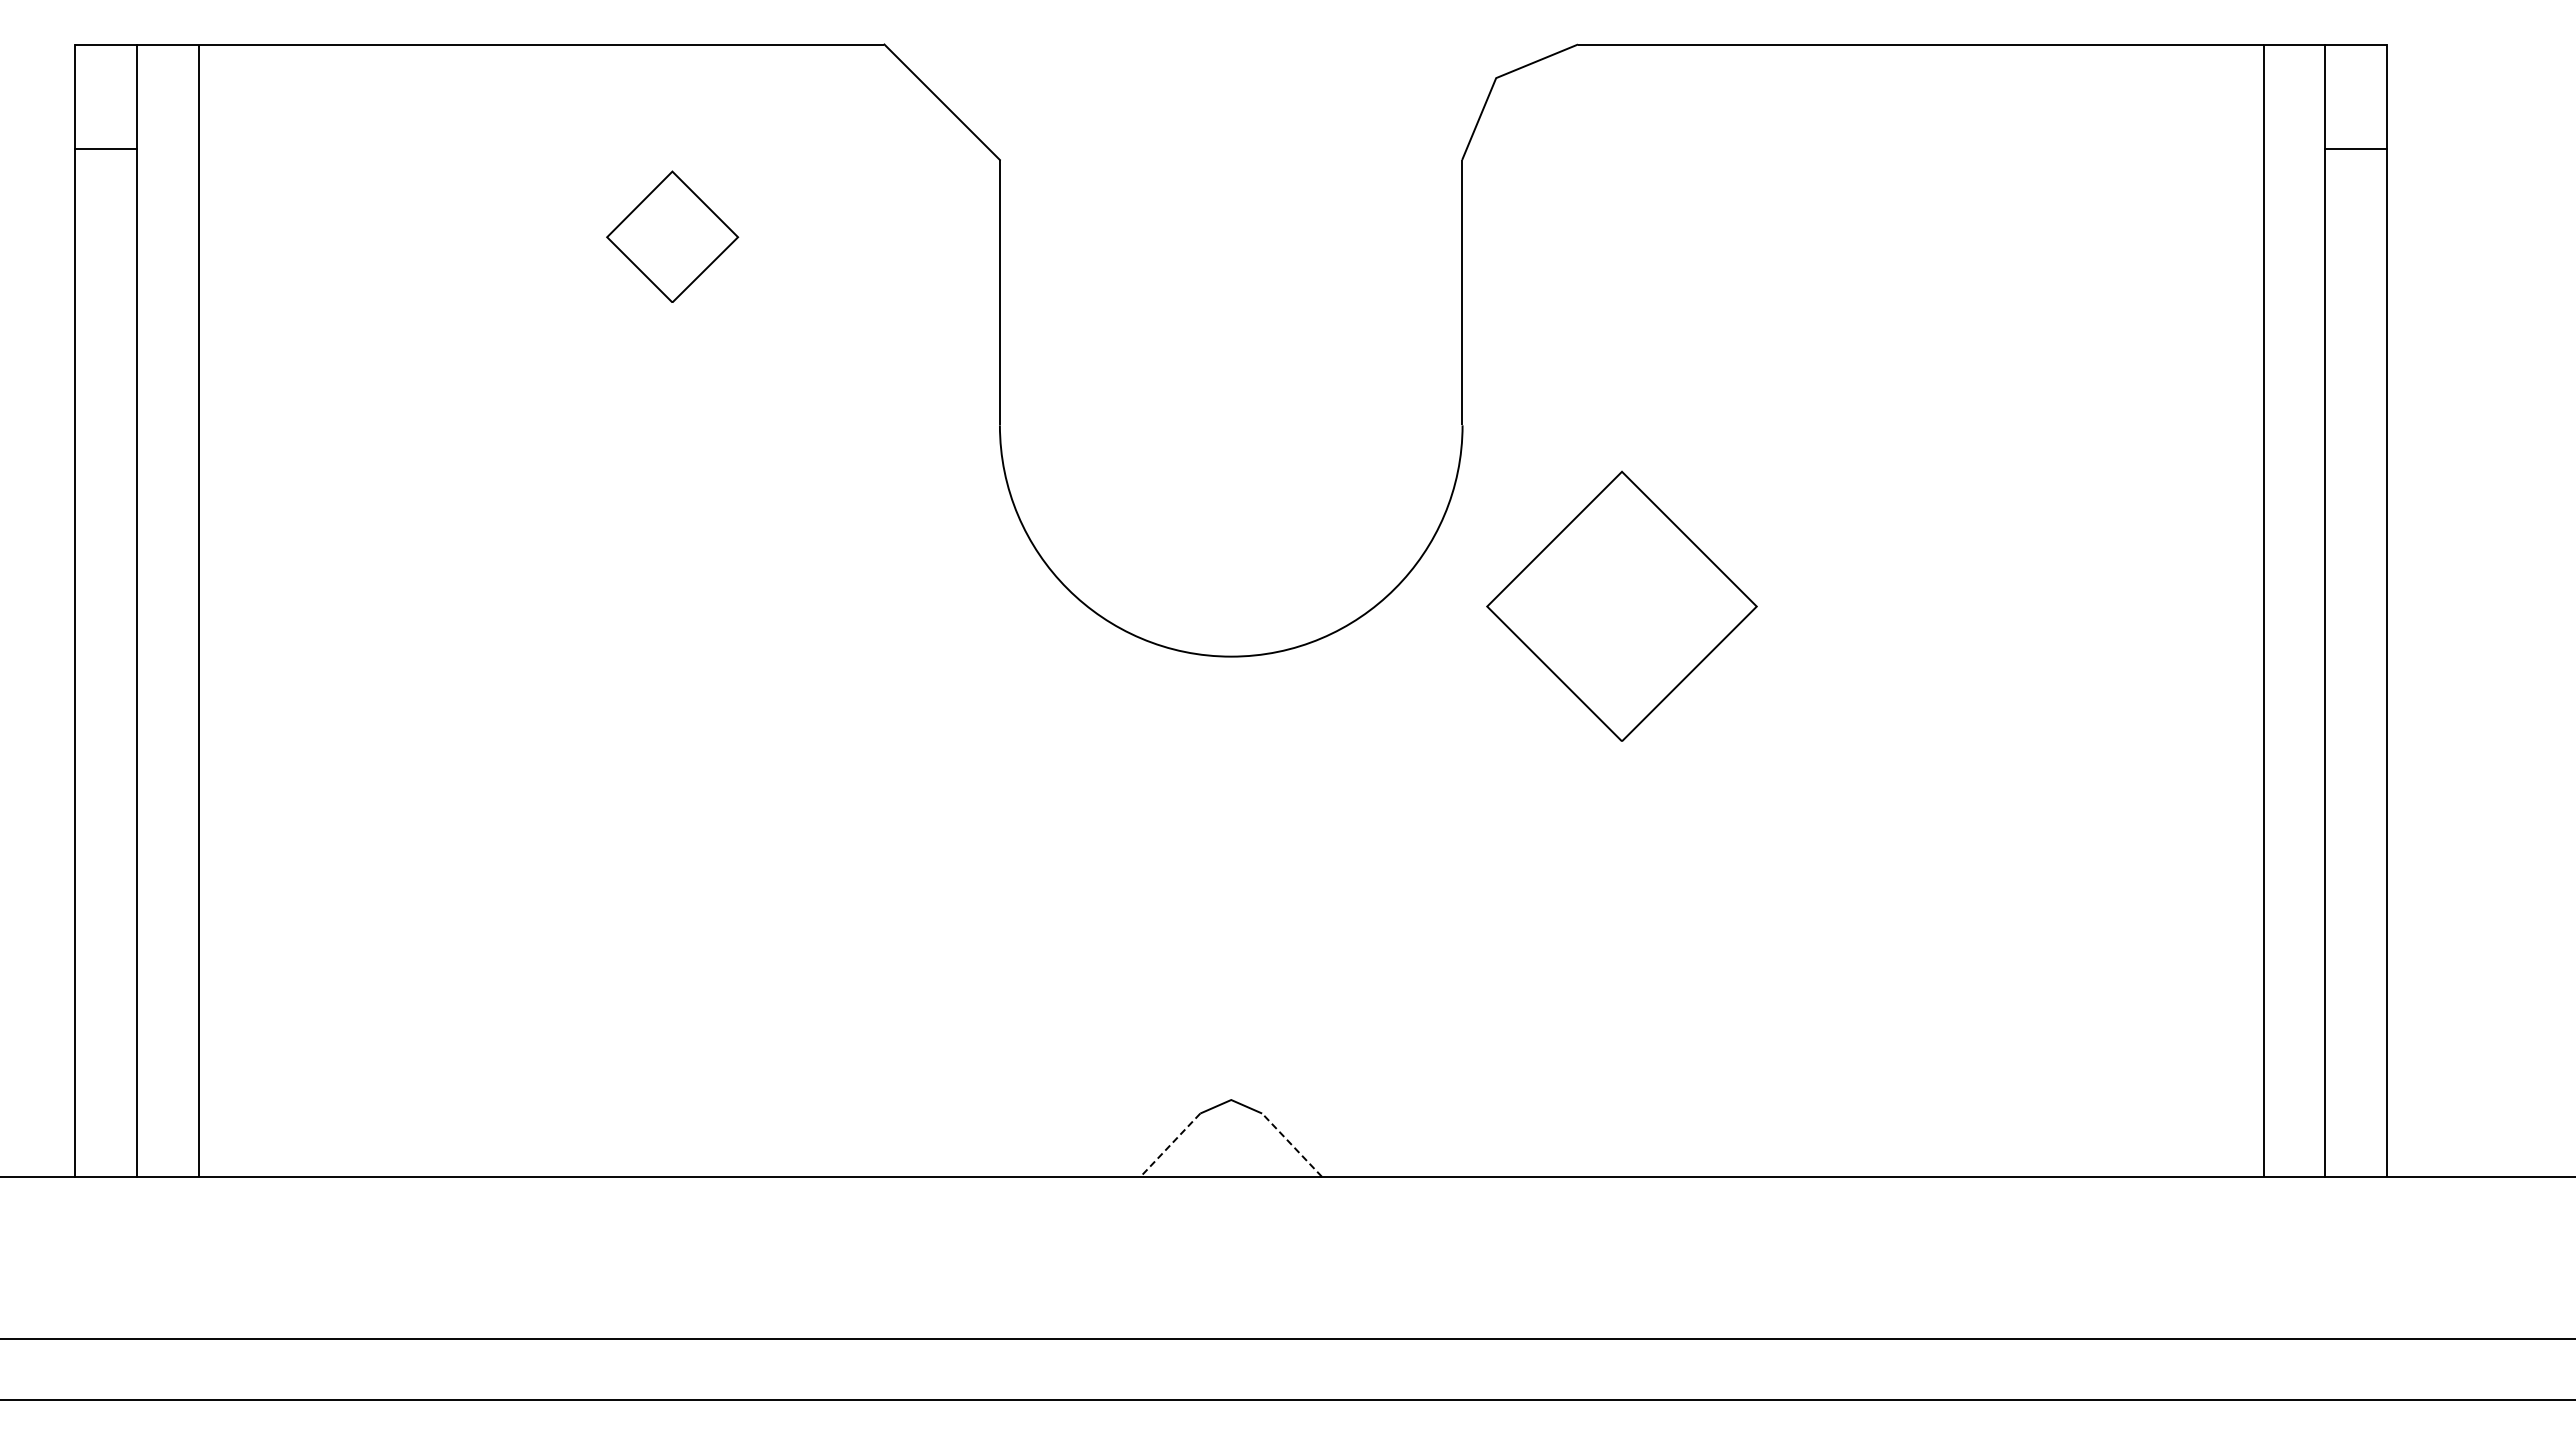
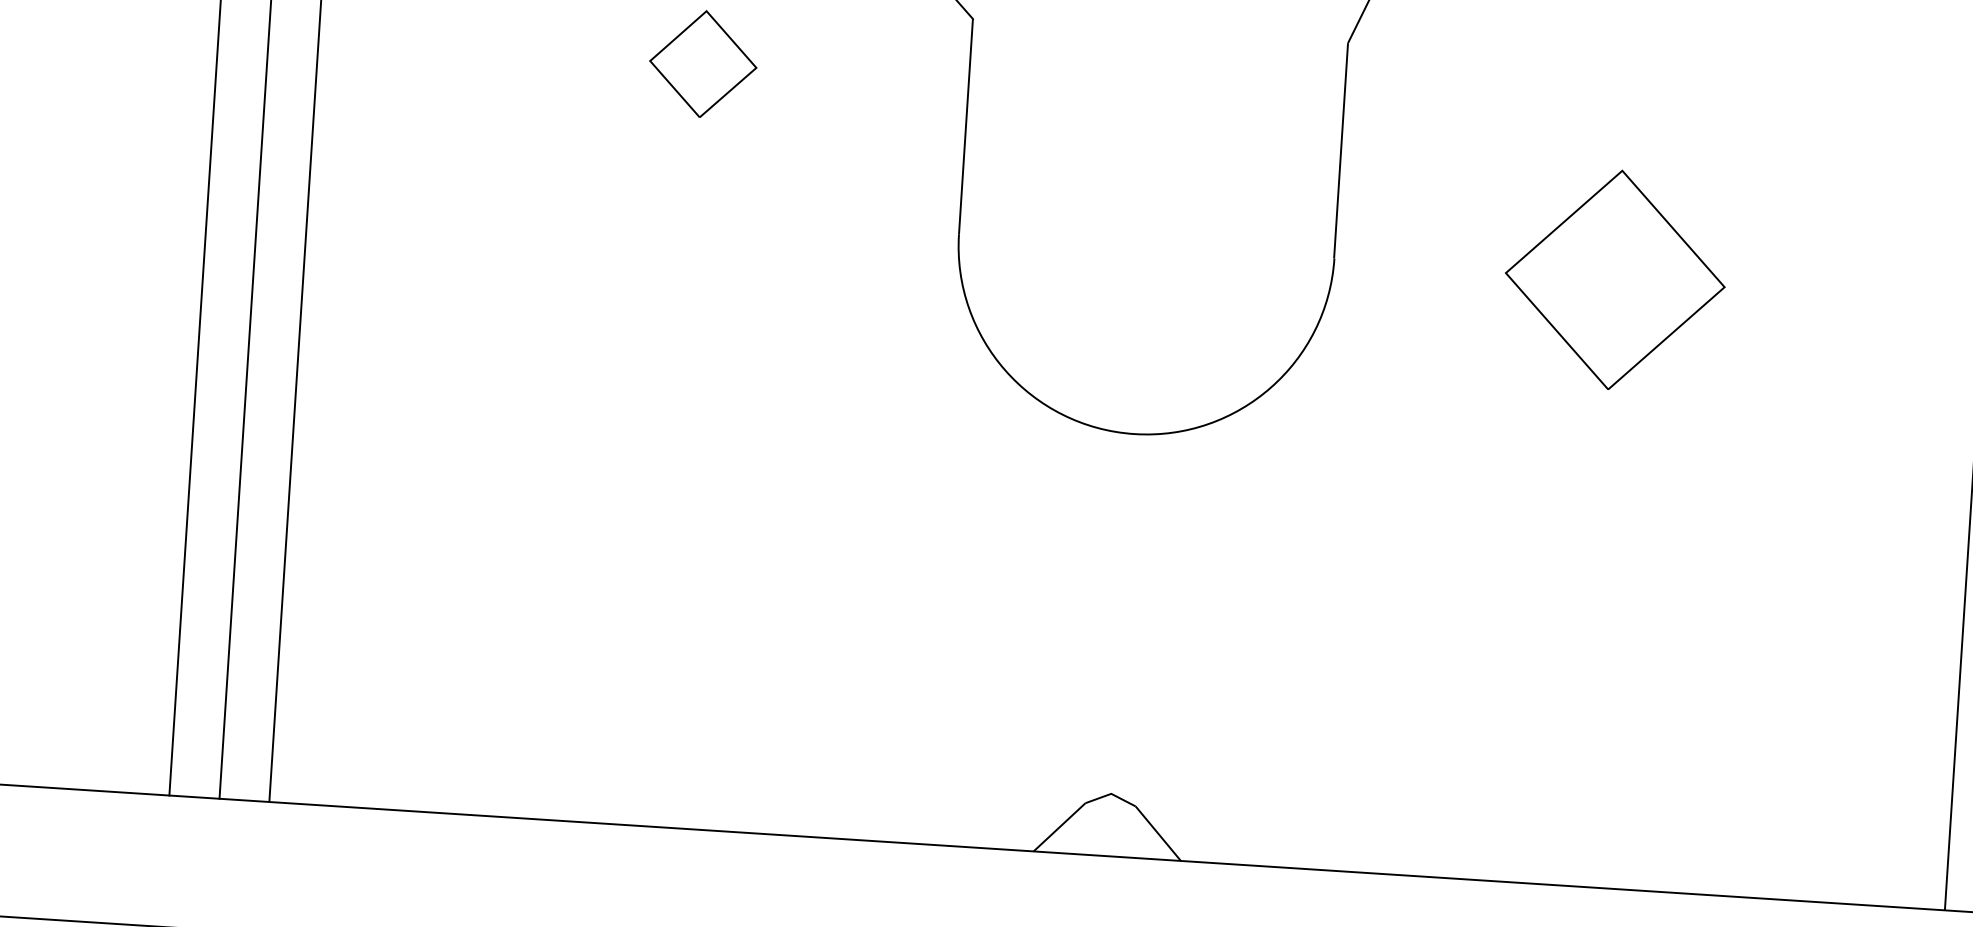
part: (1621, 605) -> (1614, 279), moved
line: (1170, 1145) -> (1059, 827), dashed -> solid
line: (1292, 1145) -> (1158, 833), dashed -> solid

